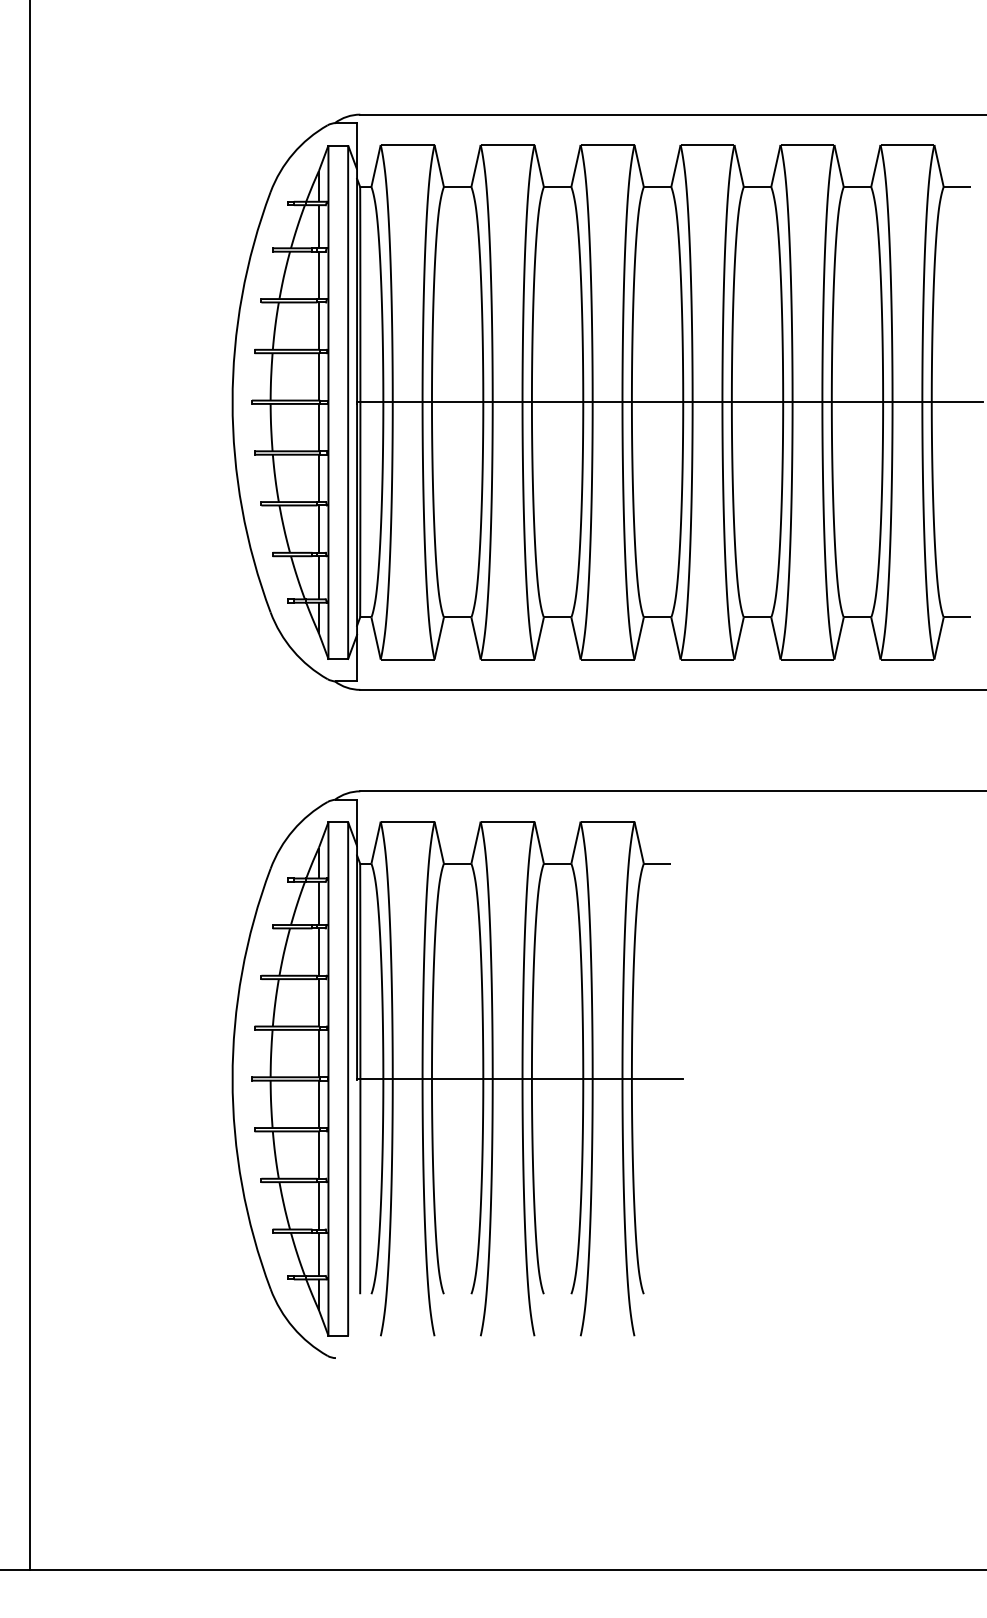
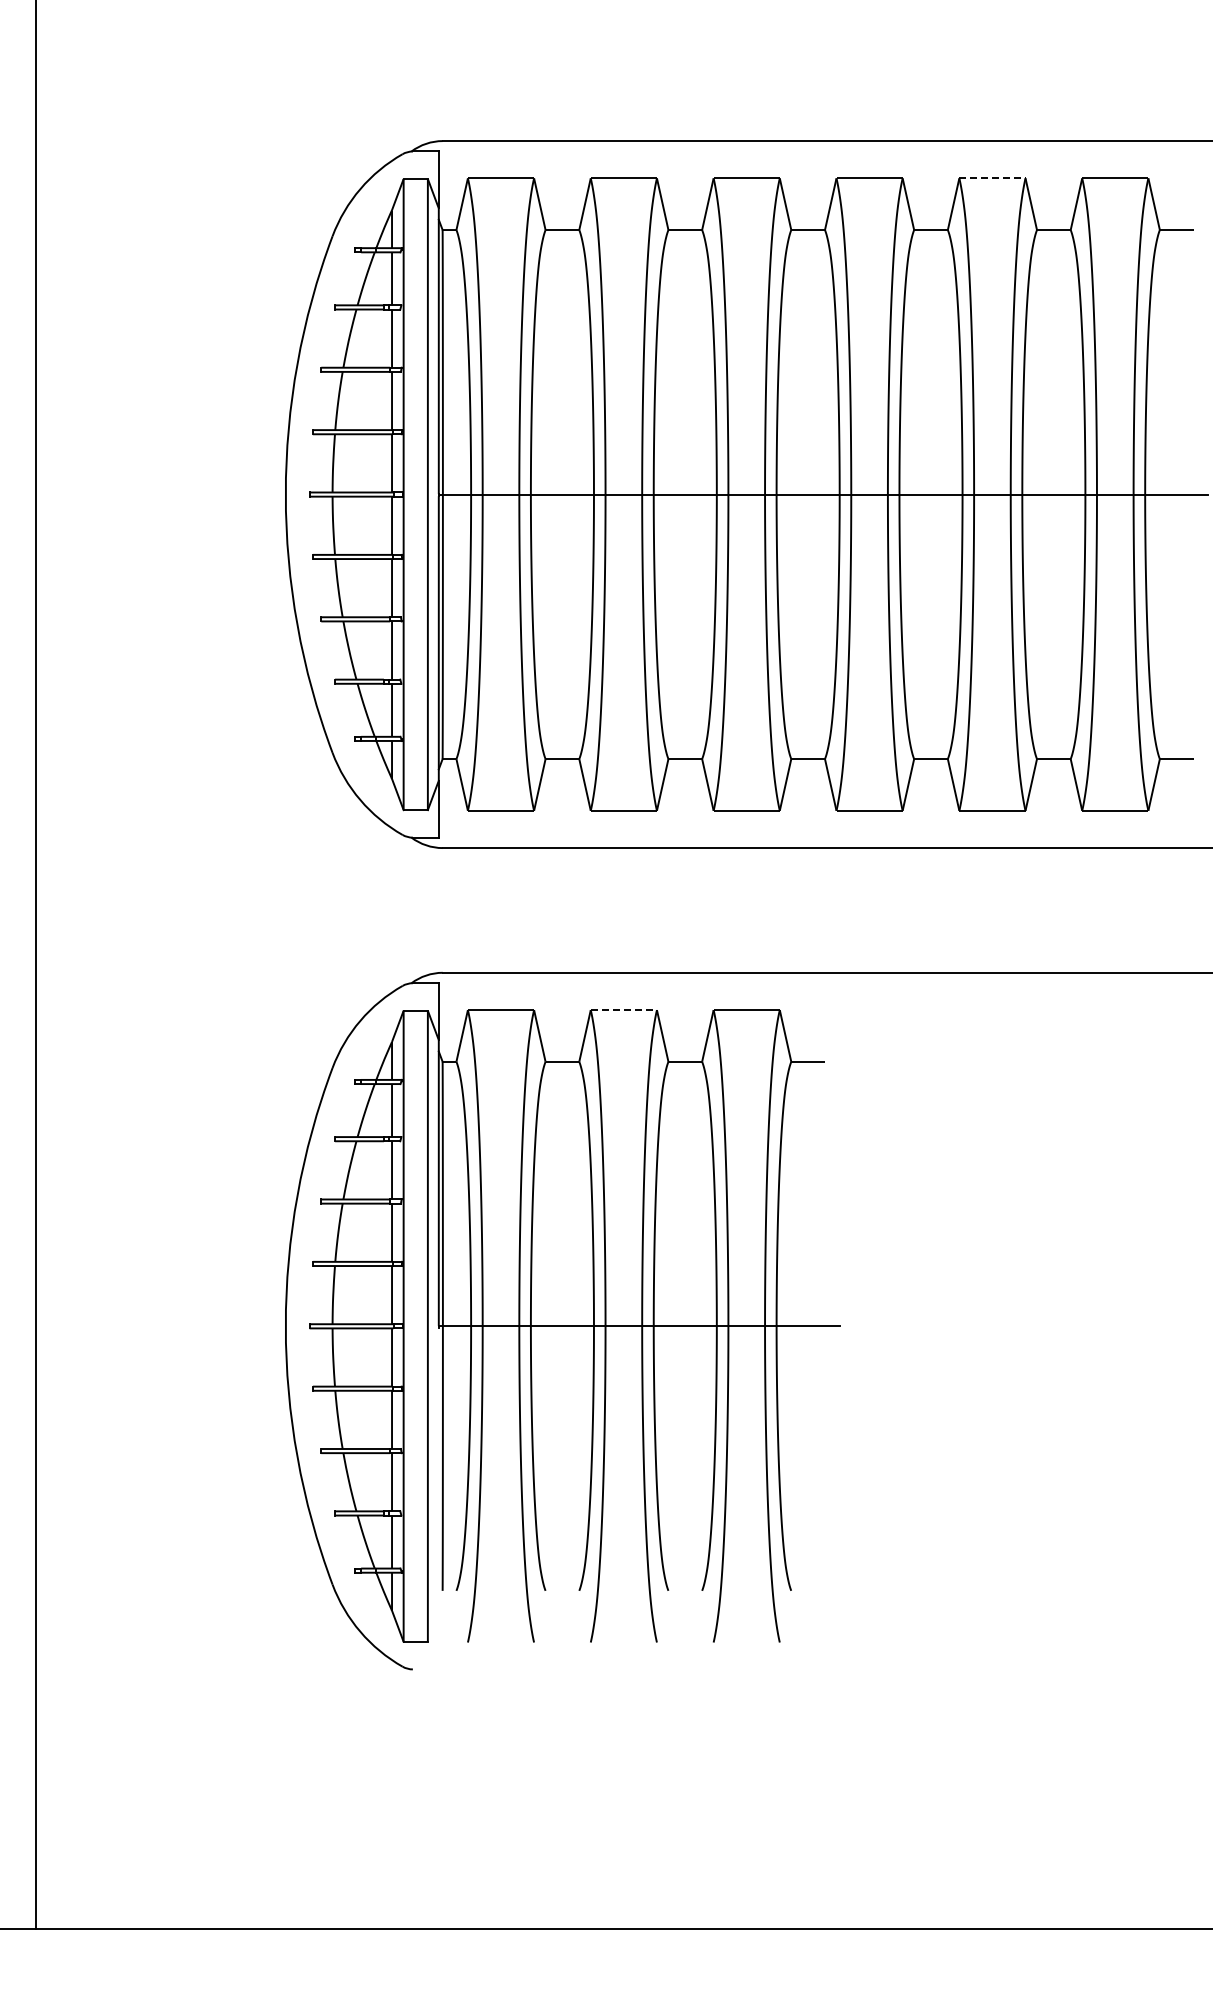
line: (807, 145) -> (992, 178), solid -> dashed
line: (508, 822) -> (624, 1010), solid -> dashed

